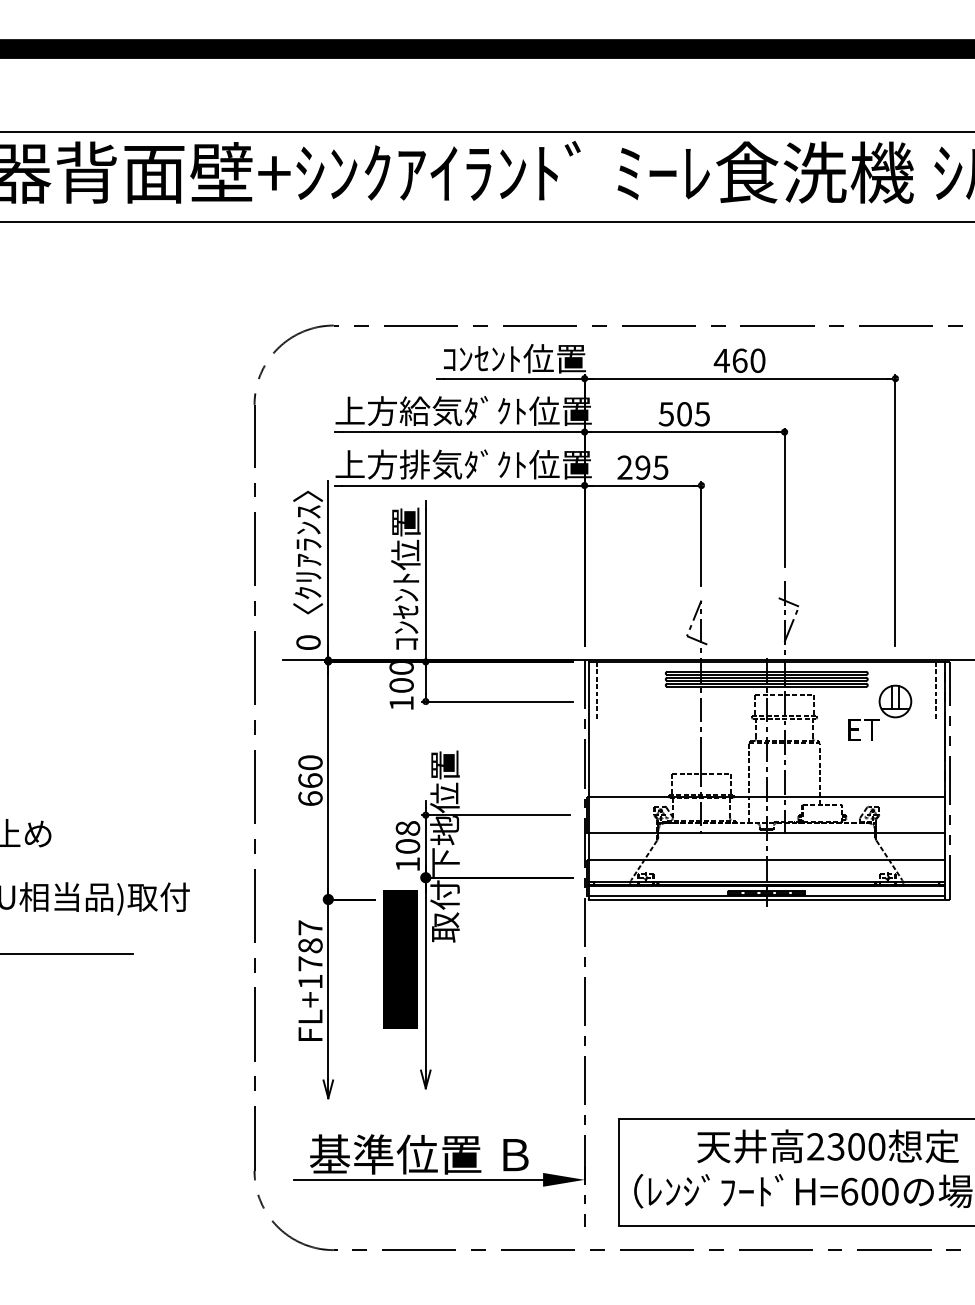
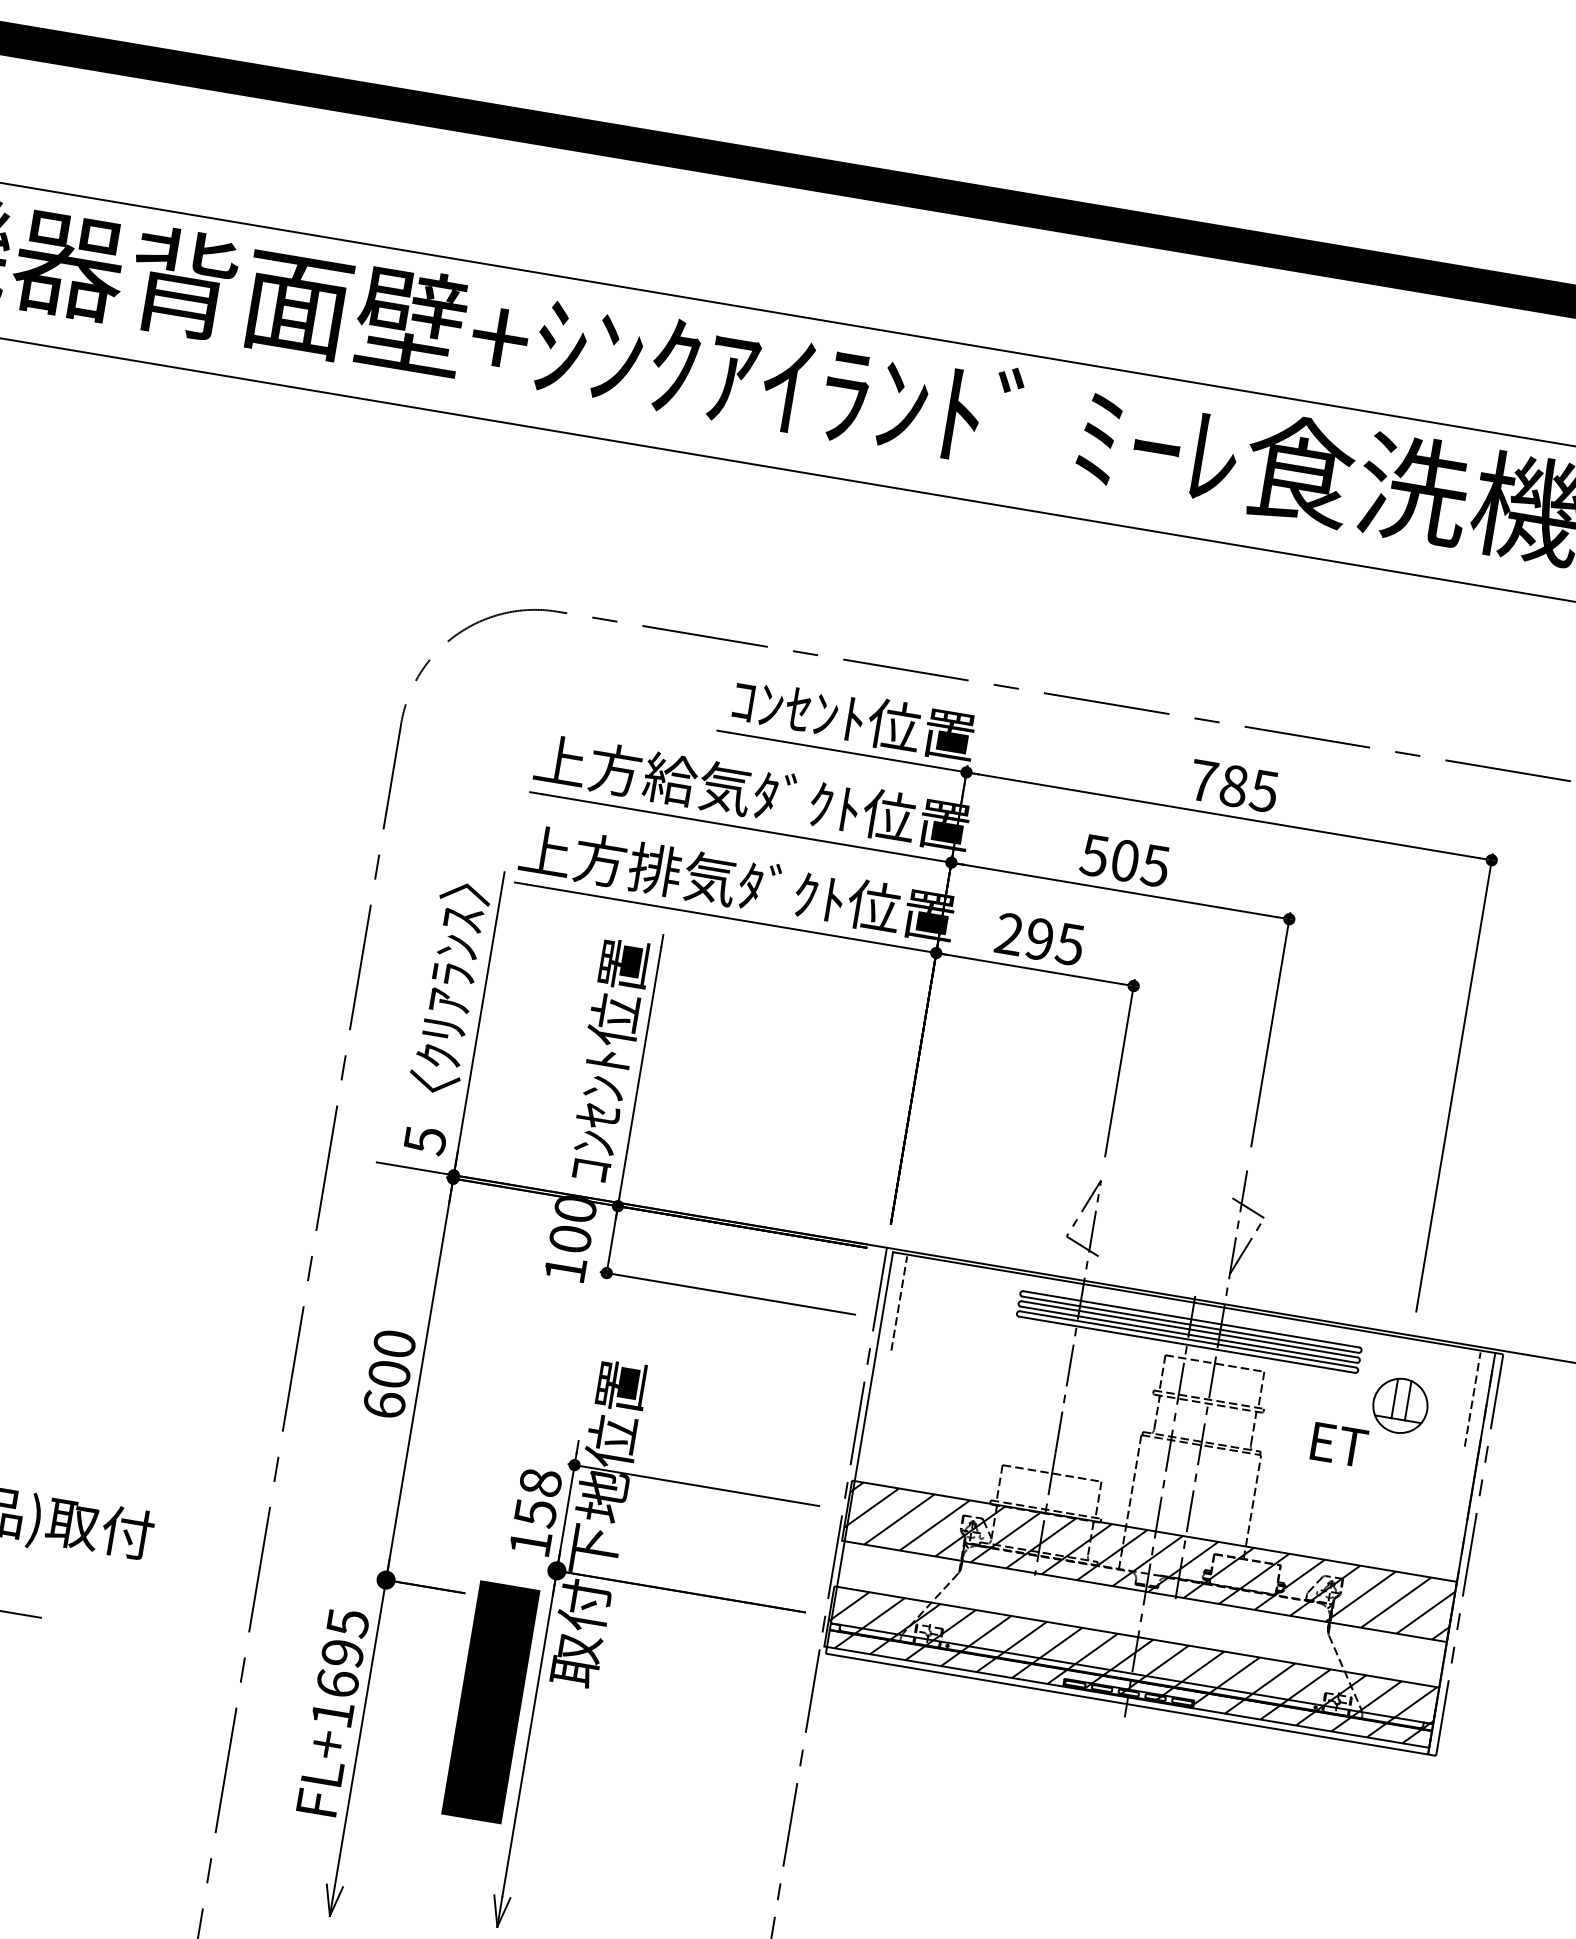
text: (739, 360) -> (1233, 785), 460 -> 785
text: (308, 642) -> (425, 1140), 0 -> 5
text: (310, 780) -> (389, 1373), 660 -> 600
hatch: (765, 815) -> (1148, 1561), added
text: (407, 846) -> (534, 1512), 108 -> 158
hatch: (765, 877) -> (1131, 1666), added
text: (310, 945) -> (342, 1652), FL+1787 -> FL+1695

